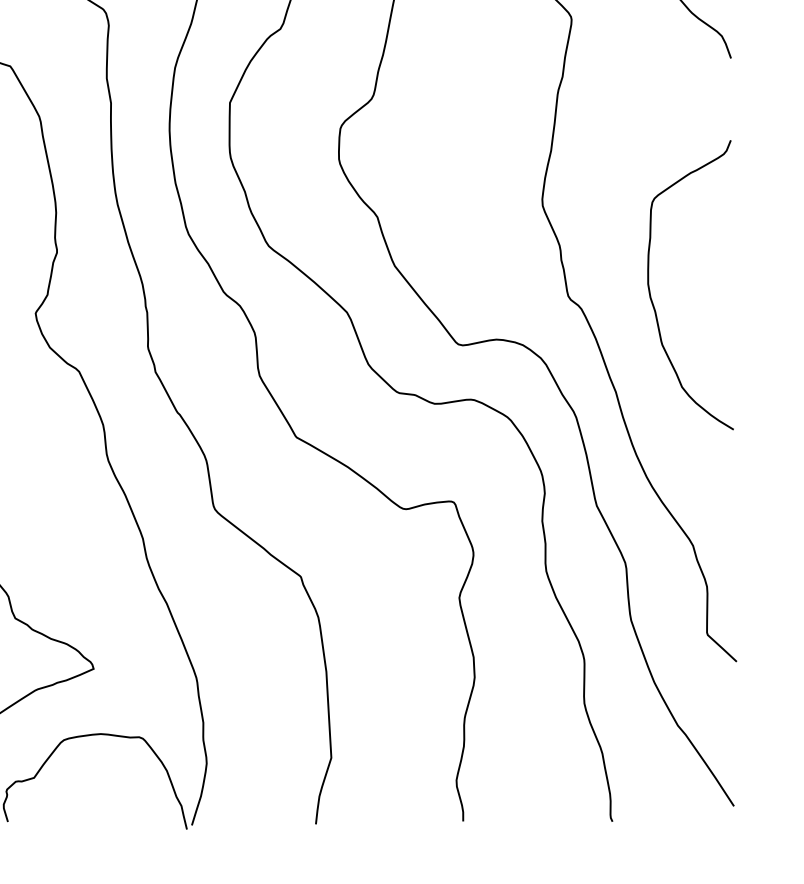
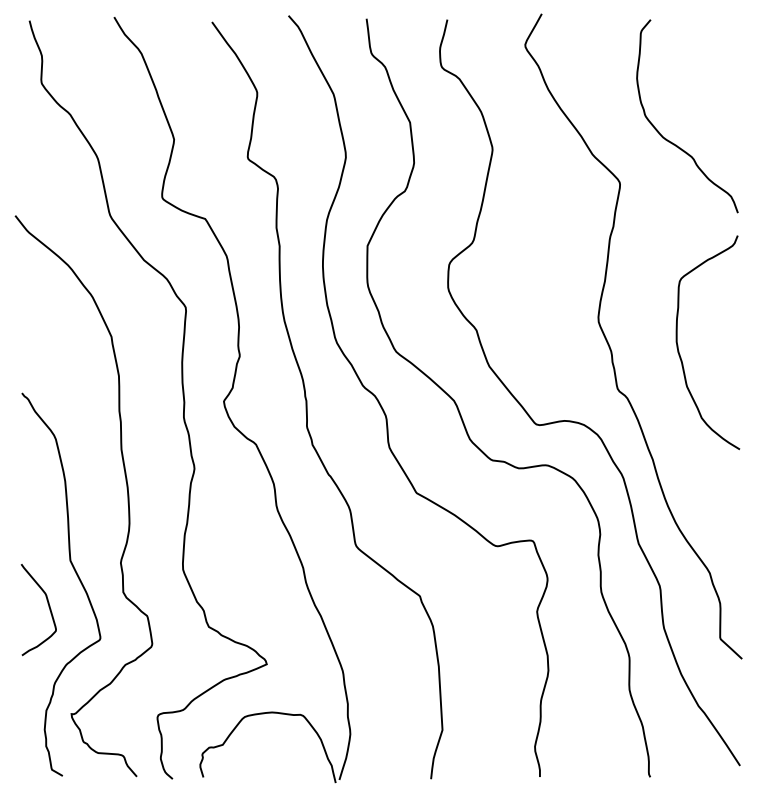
curve: (652, 295) -> (679, 350), moved

